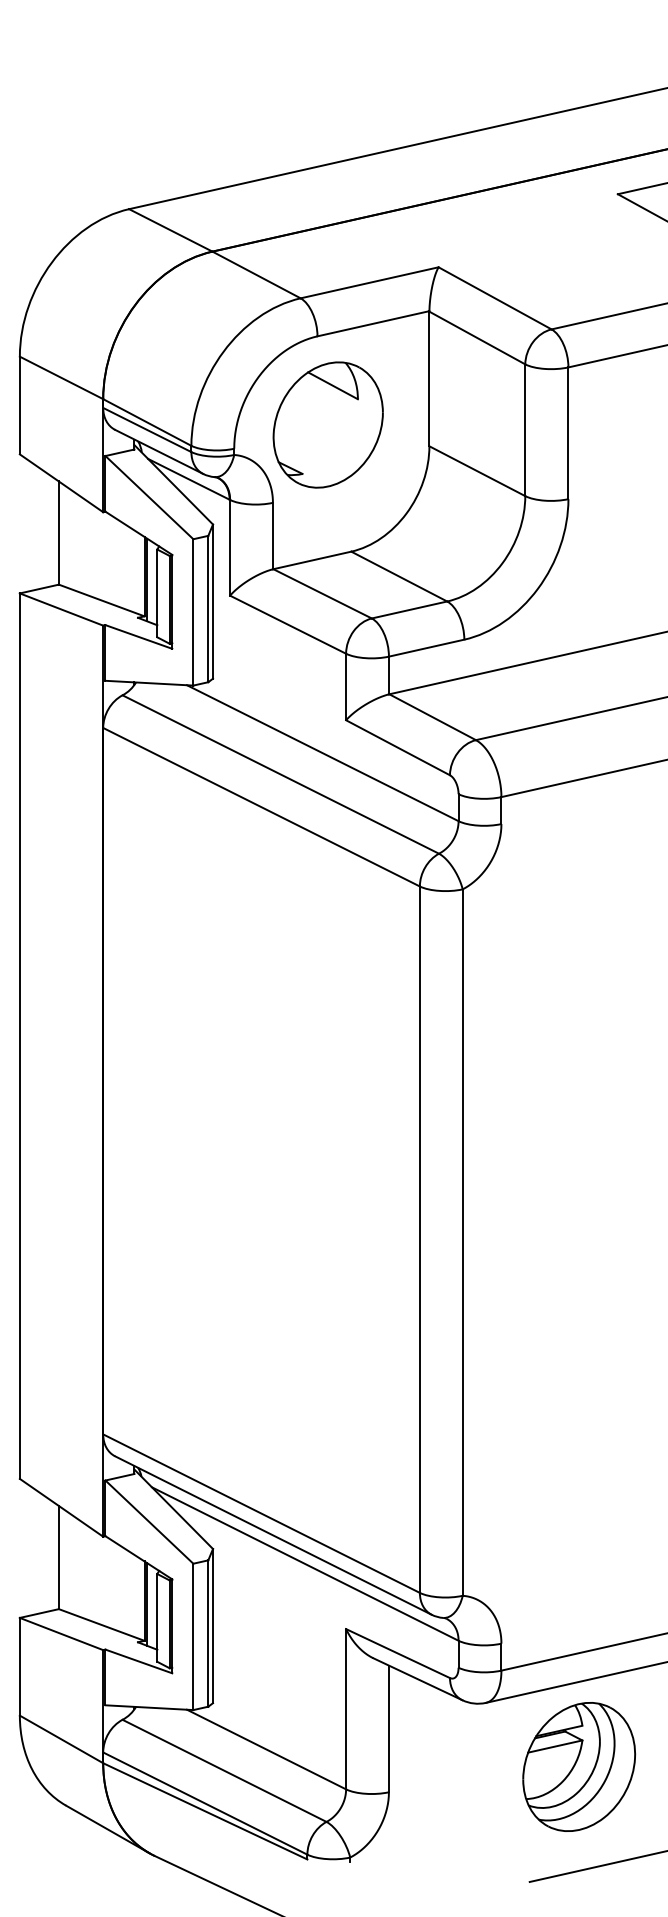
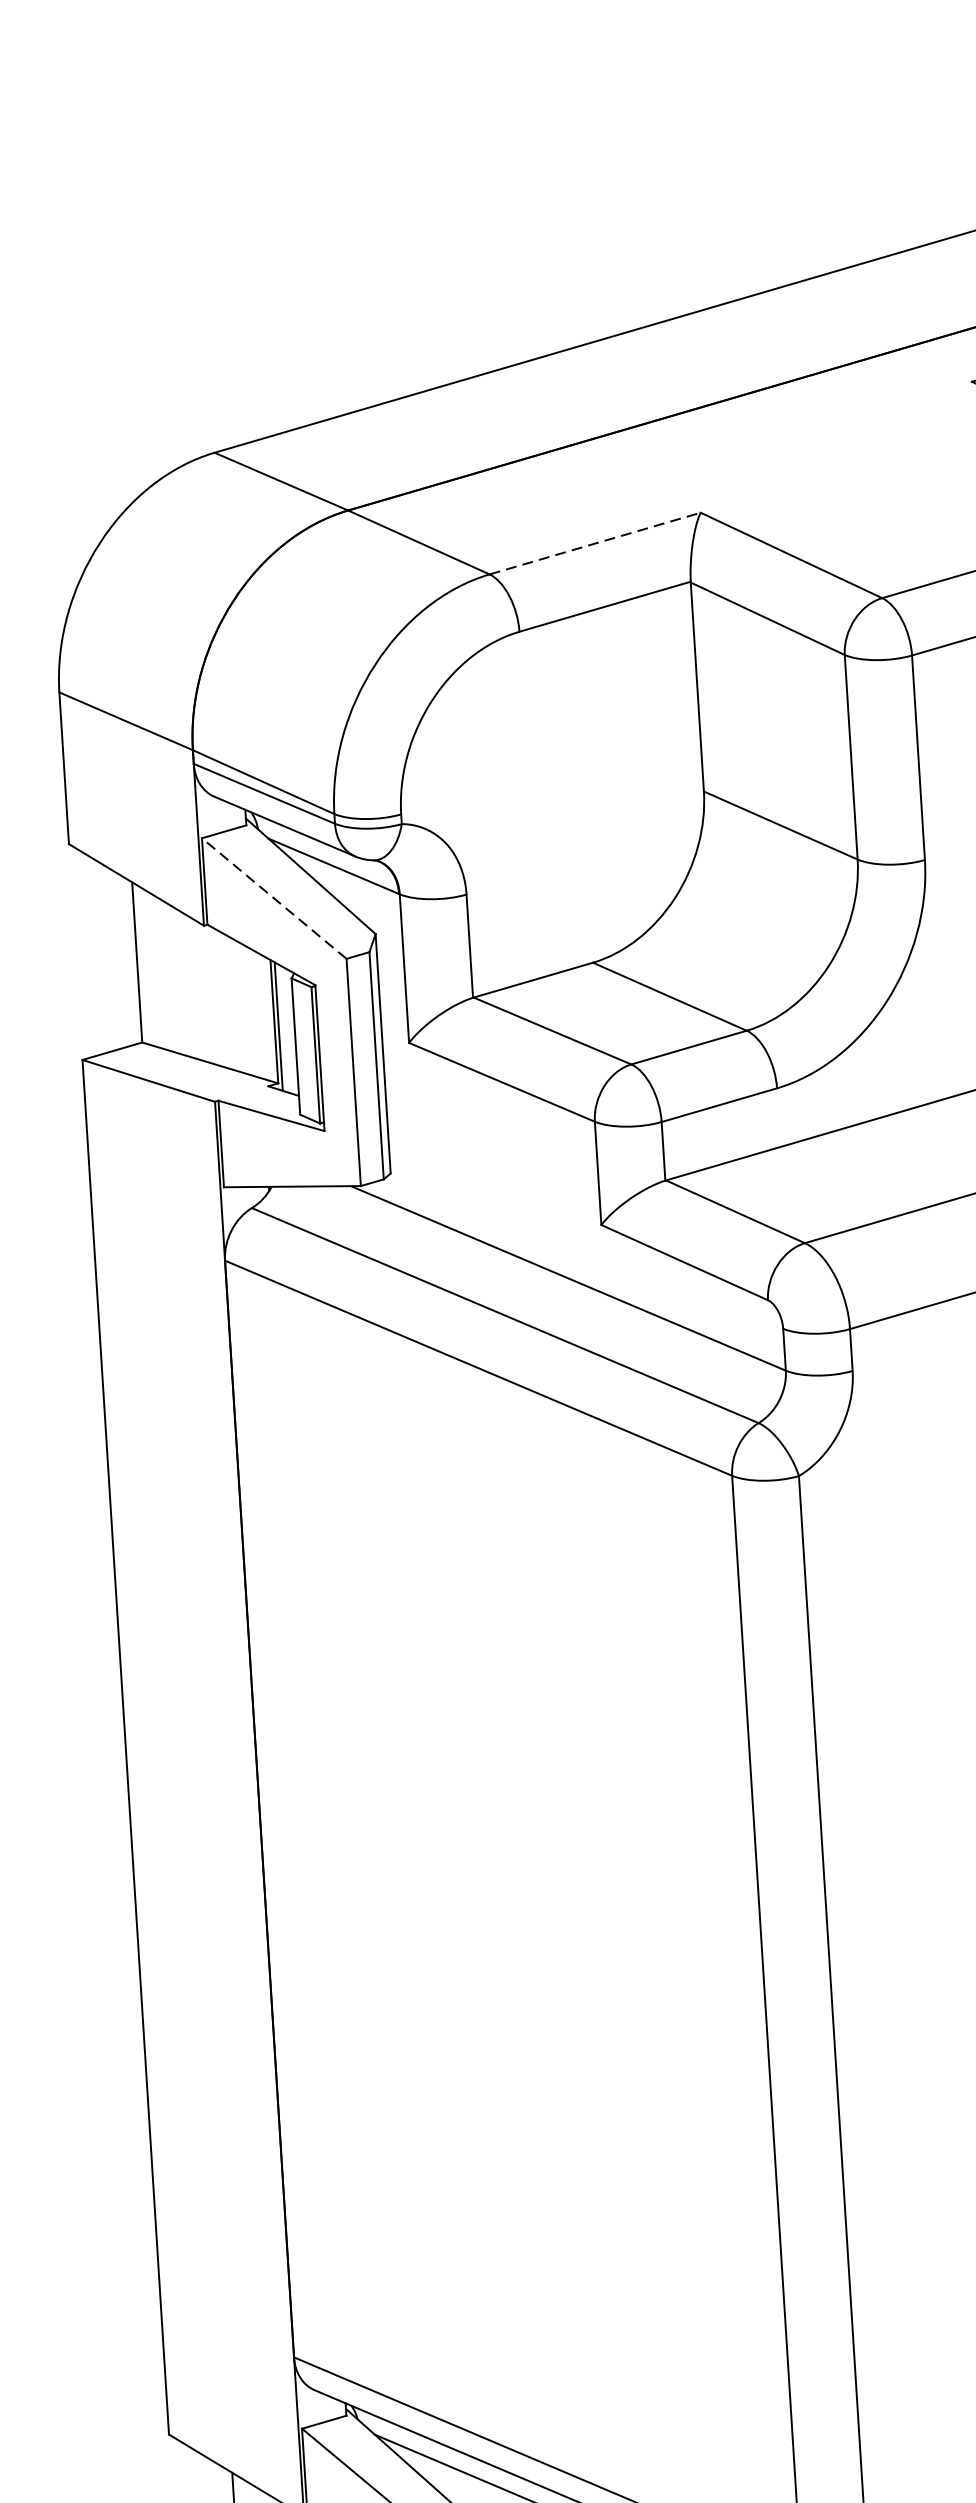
line: (369, 282) -> (594, 543), solid -> dashed
part: (327, 424) -> (543, 767), removed
line: (149, 497) -> (274, 898), solid -> dashed

